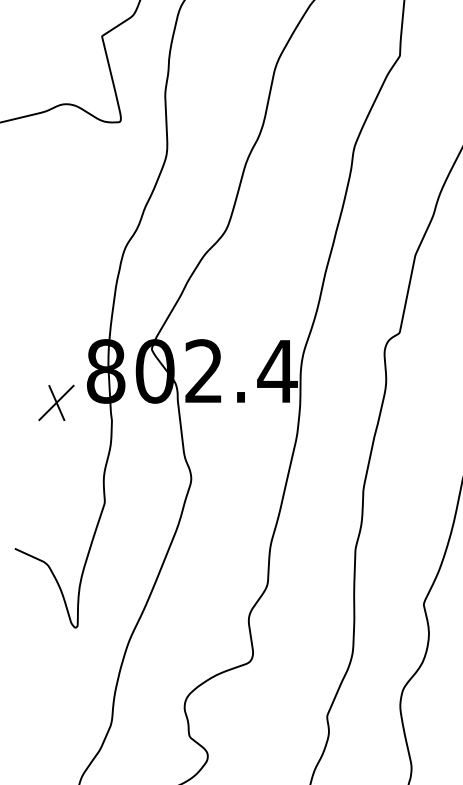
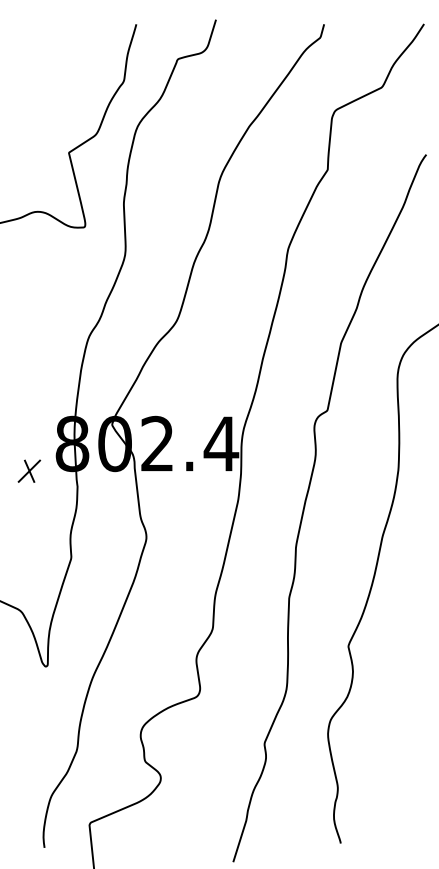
part: (56, 401) -> (29, 470), size x0.71

